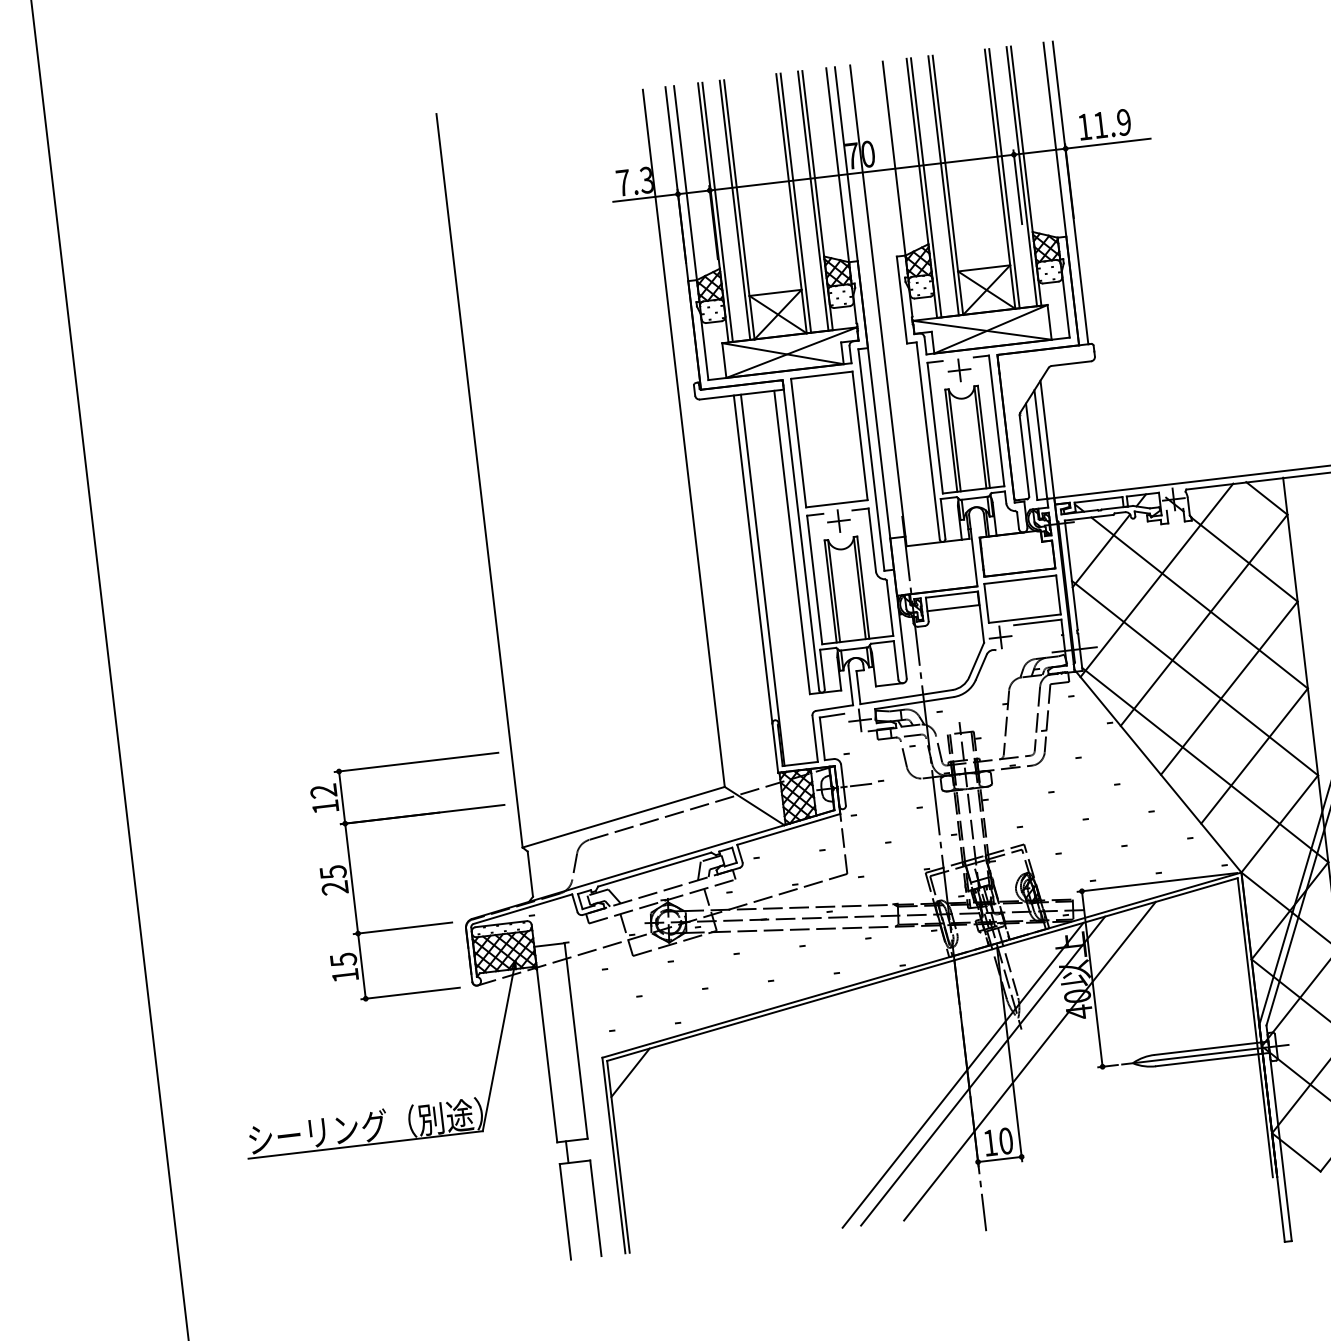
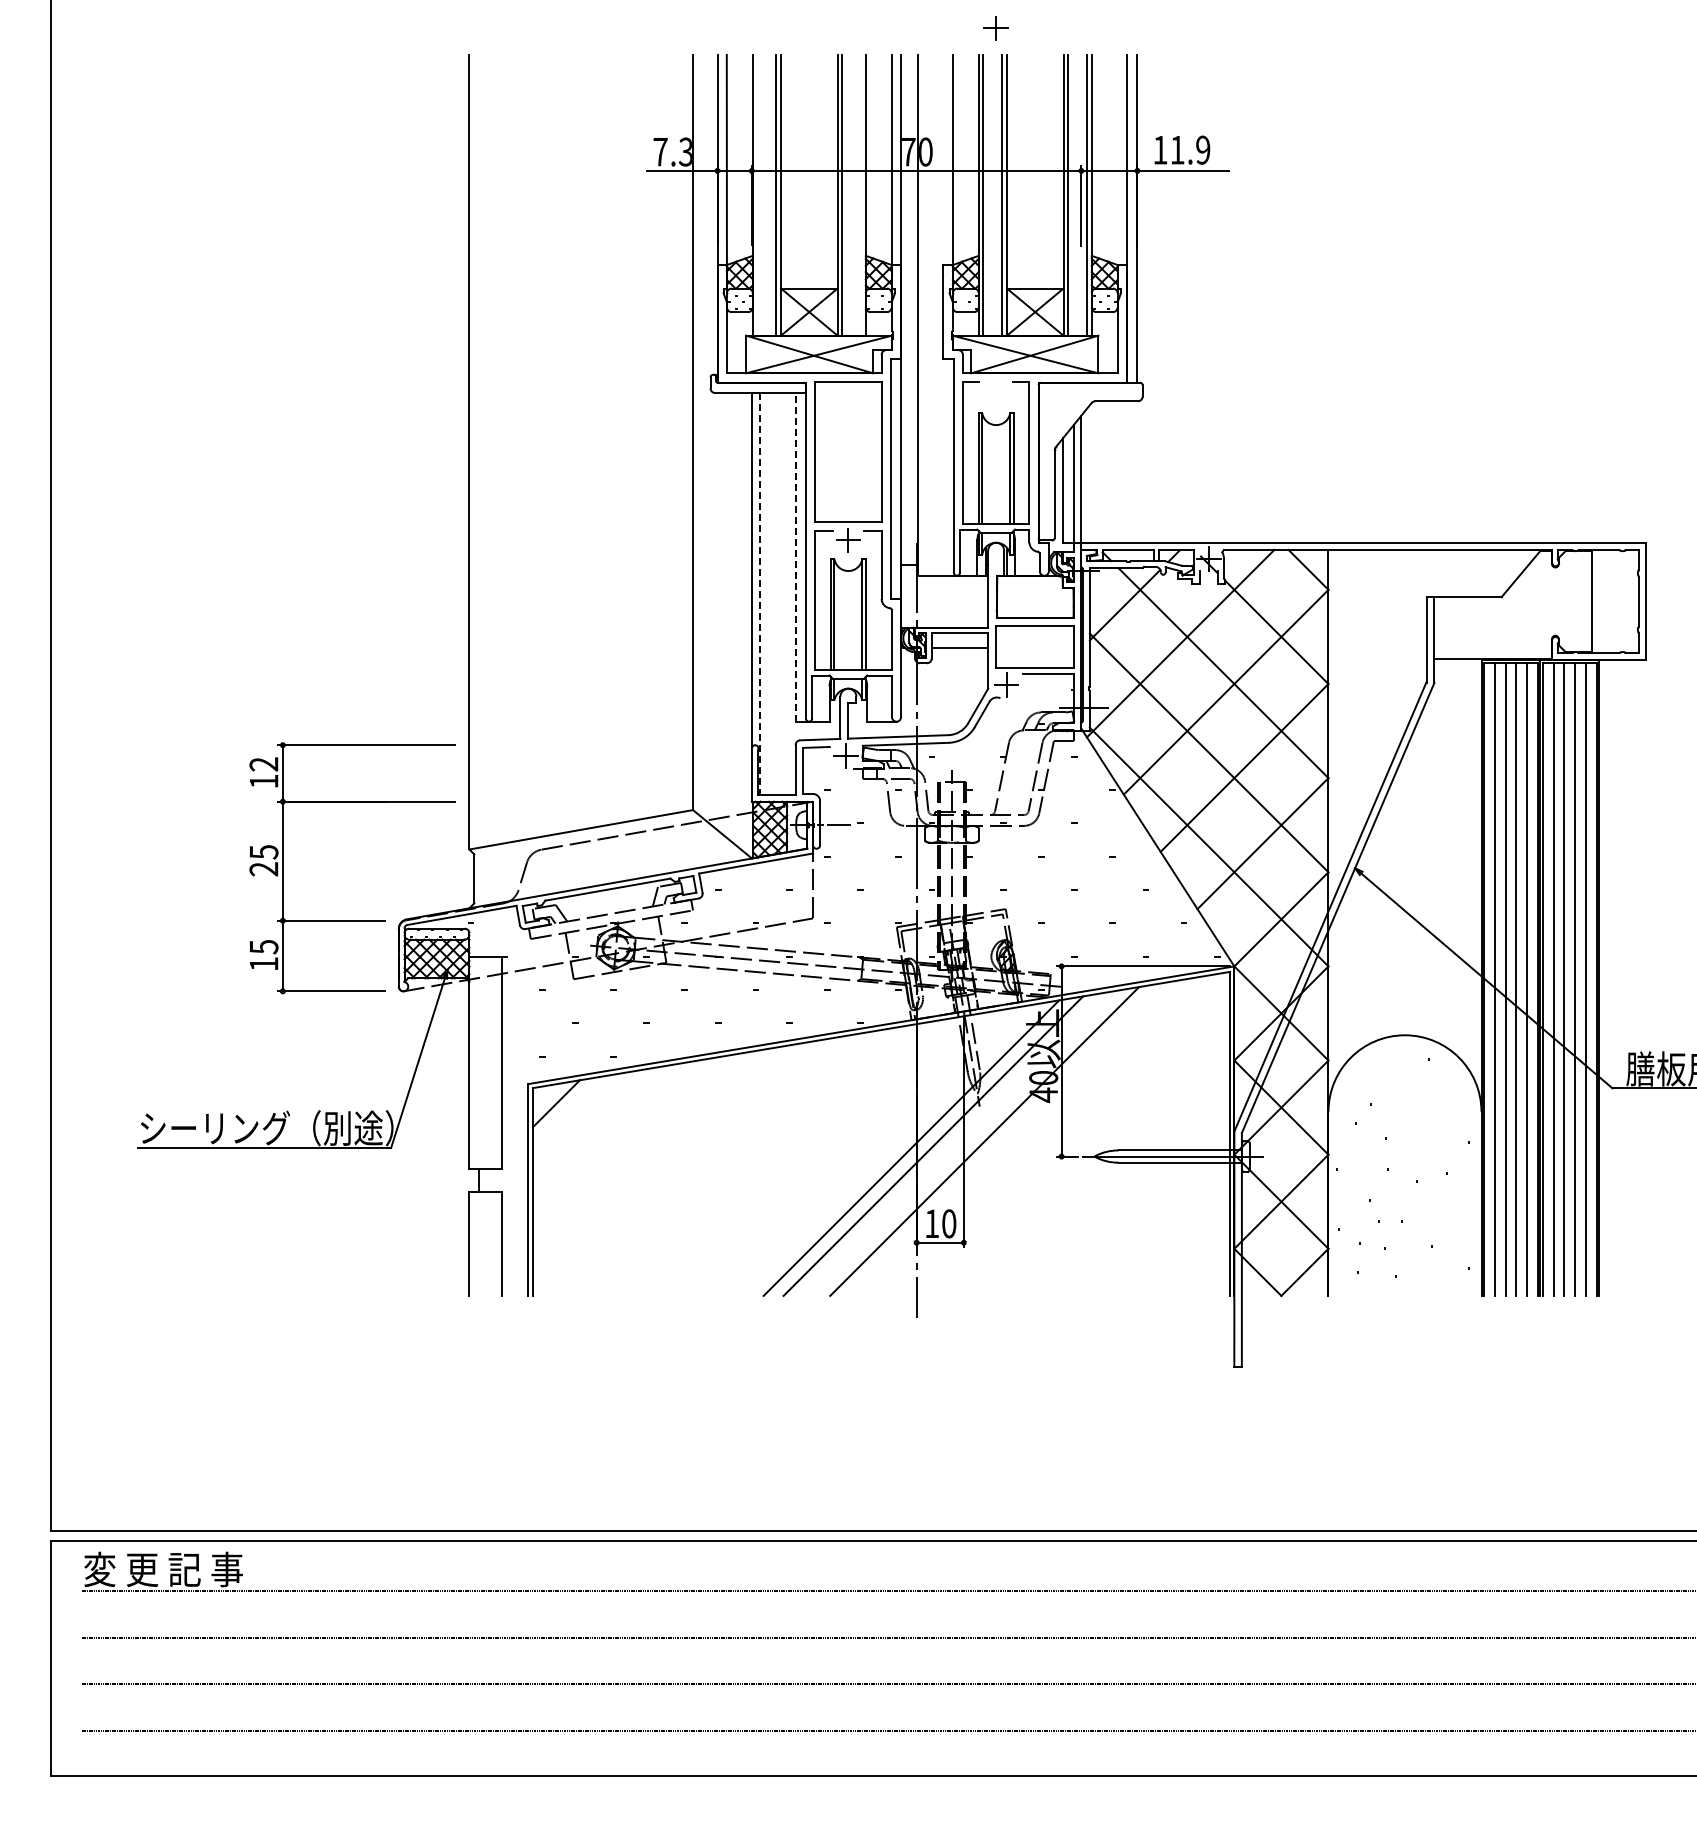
line: (813, 200) -> (861, 194), removed
line: (717, 211) -> (757, 194), removed
part: (958, 370) -> (995, 28), moved
line: (791, 541) -> (795, 556), solid -> dashed
line: (762, 580) -> (759, 594), solid -> dashed

